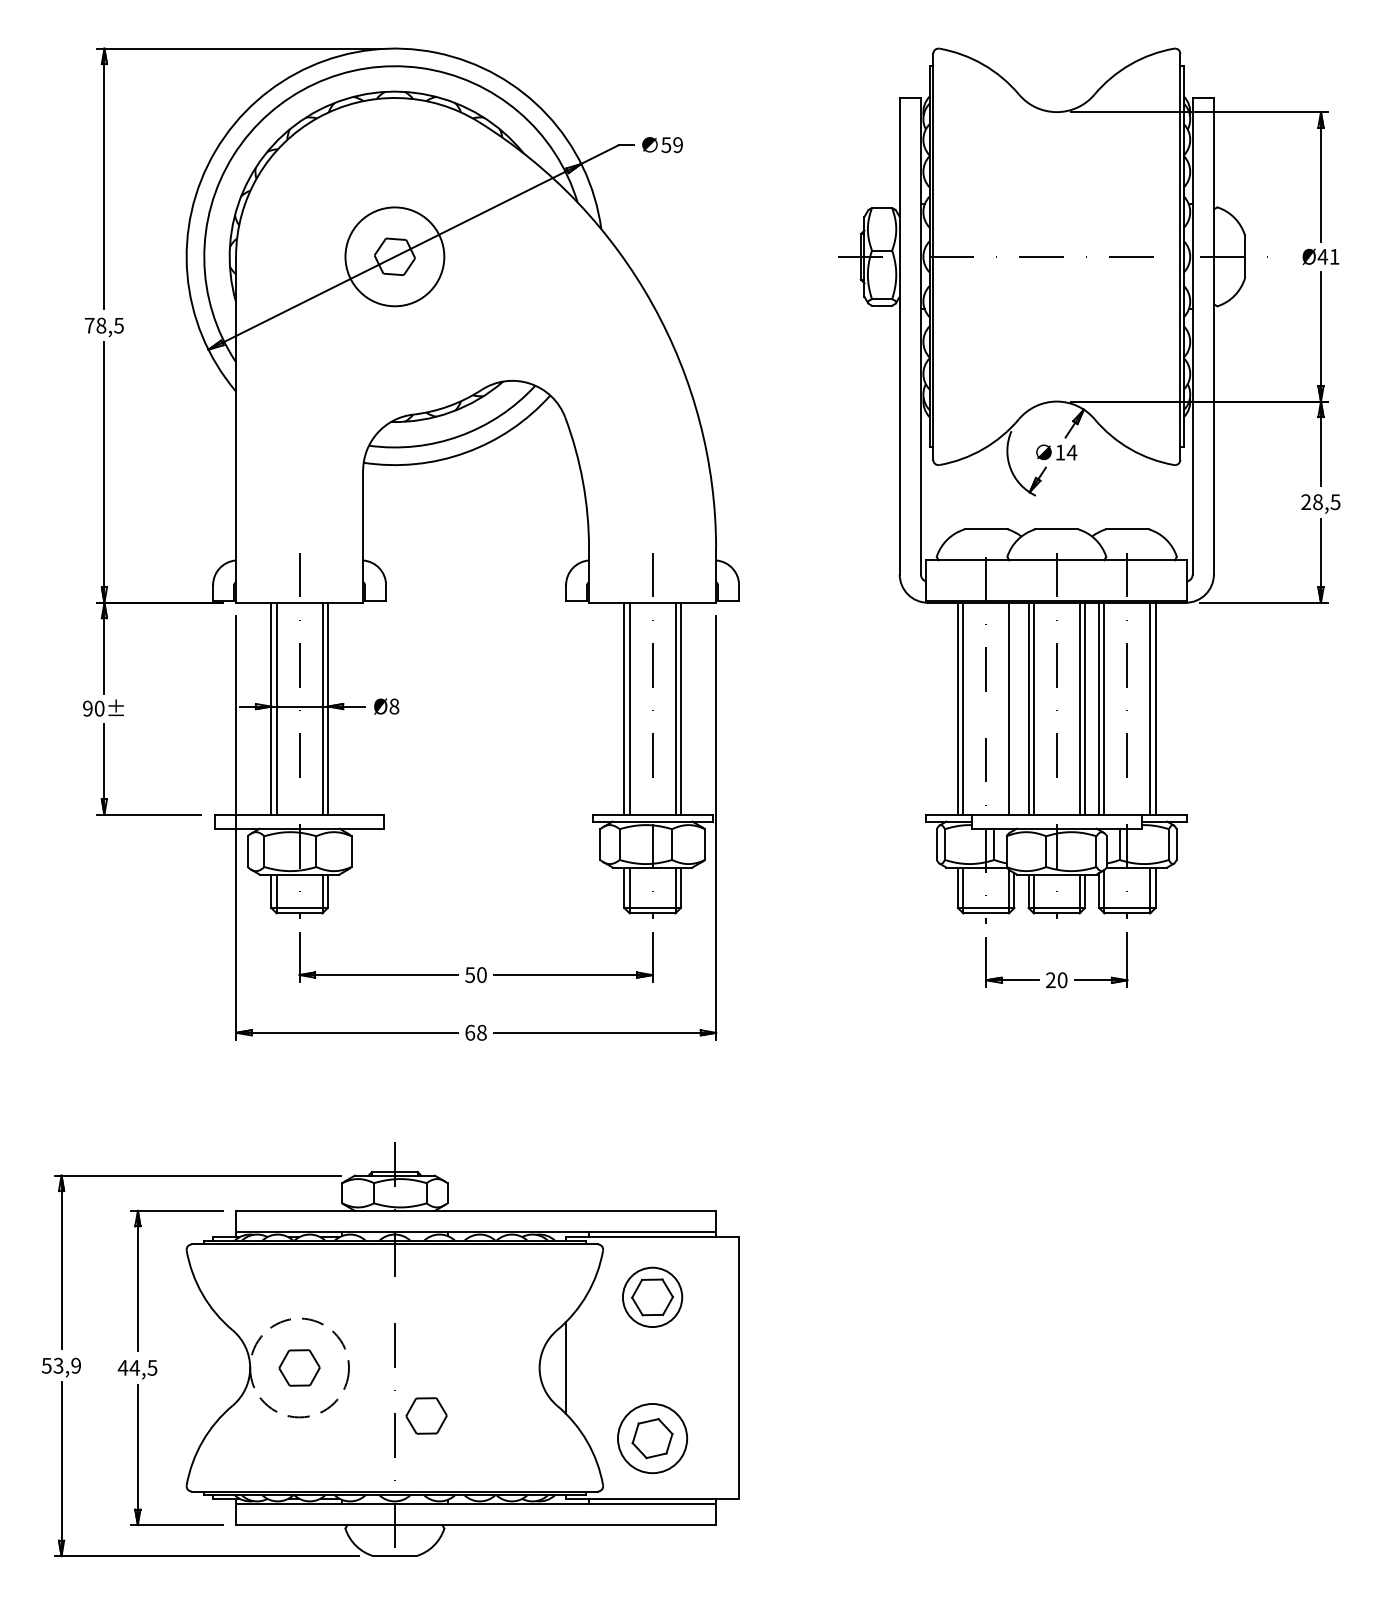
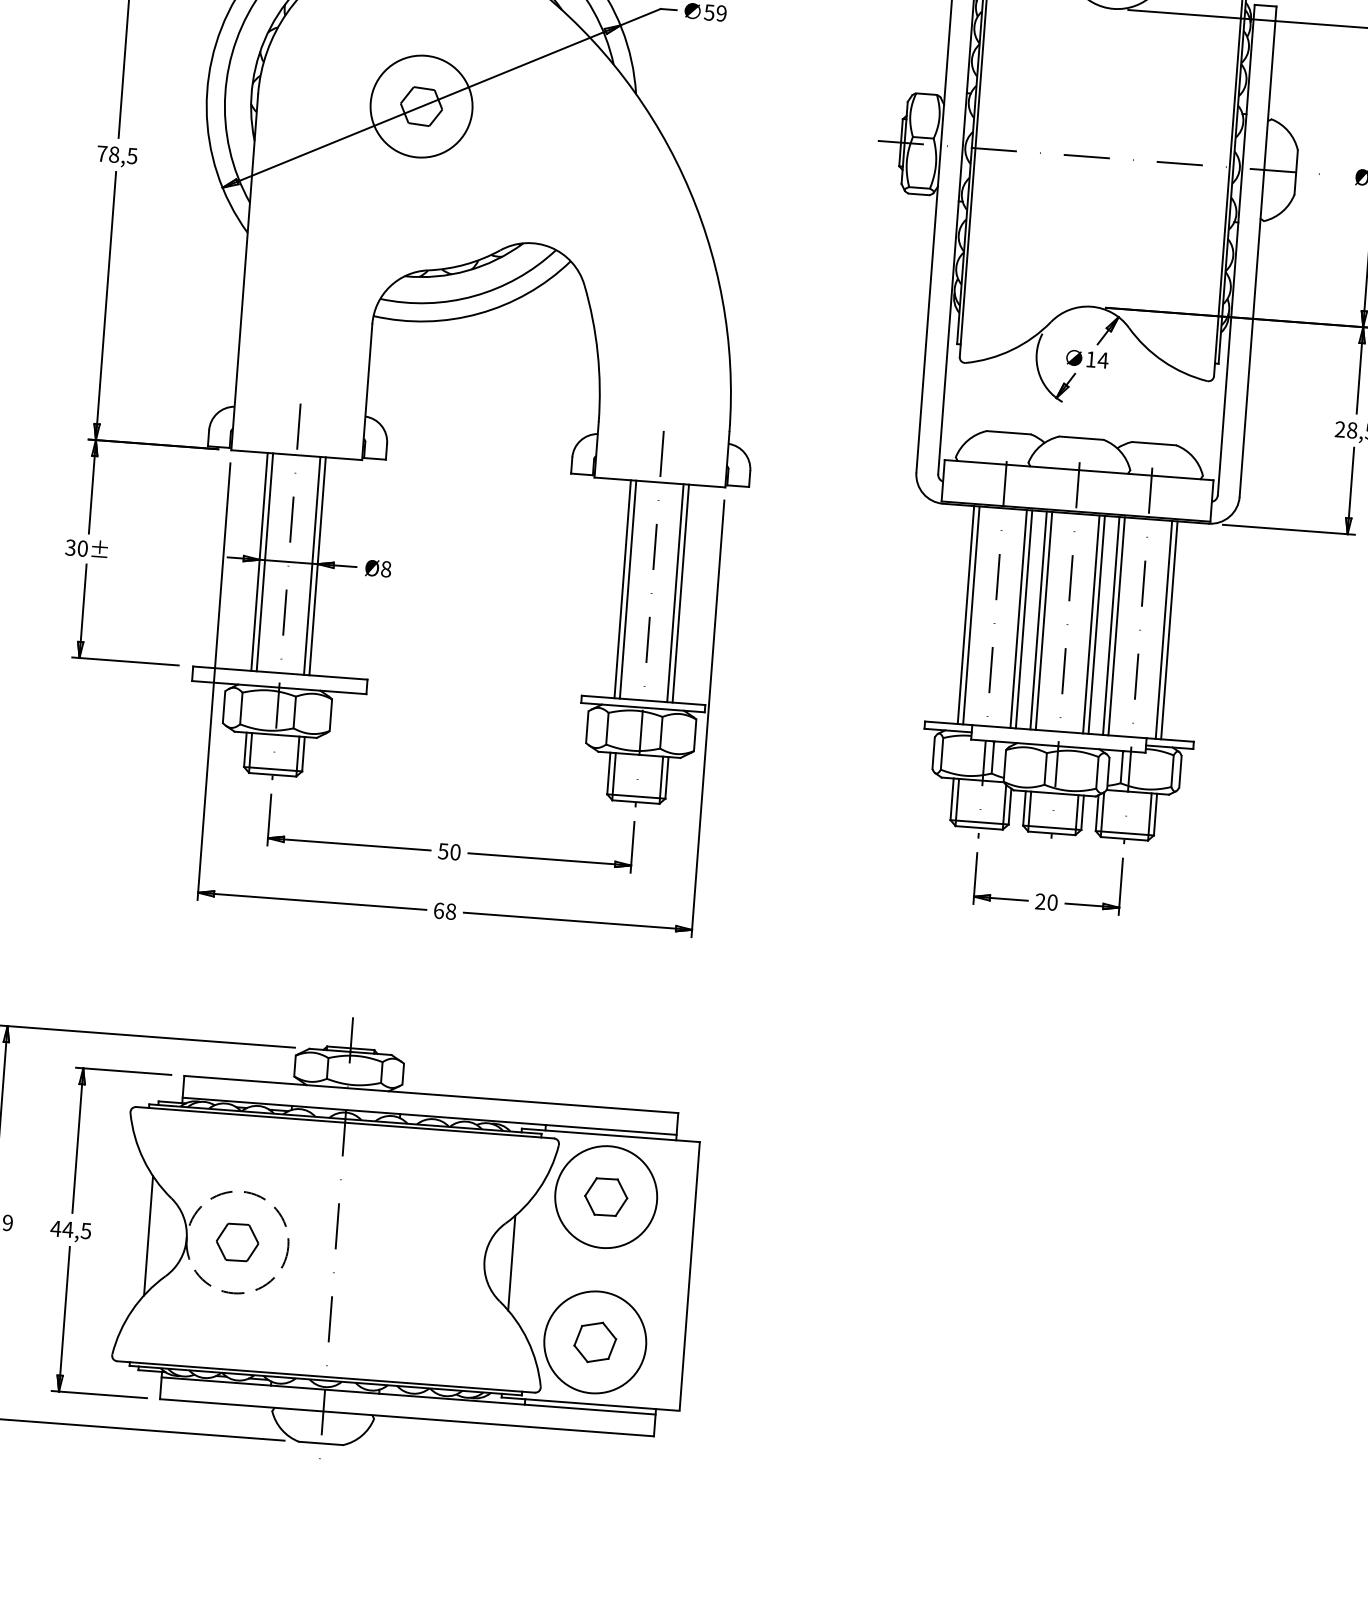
text: (87, 708) -> (70, 547), 90± -> 30±
line: (1014, 708) -> (1024, 619), added
circle: (652, 1296) -> (606, 1196), size x1.67
line: (213, 1367) -> (149, 1235), added
part: (426, 1415) -> (364, 1301), removed
circle: (652, 1438) -> (595, 1342), size x1.43

